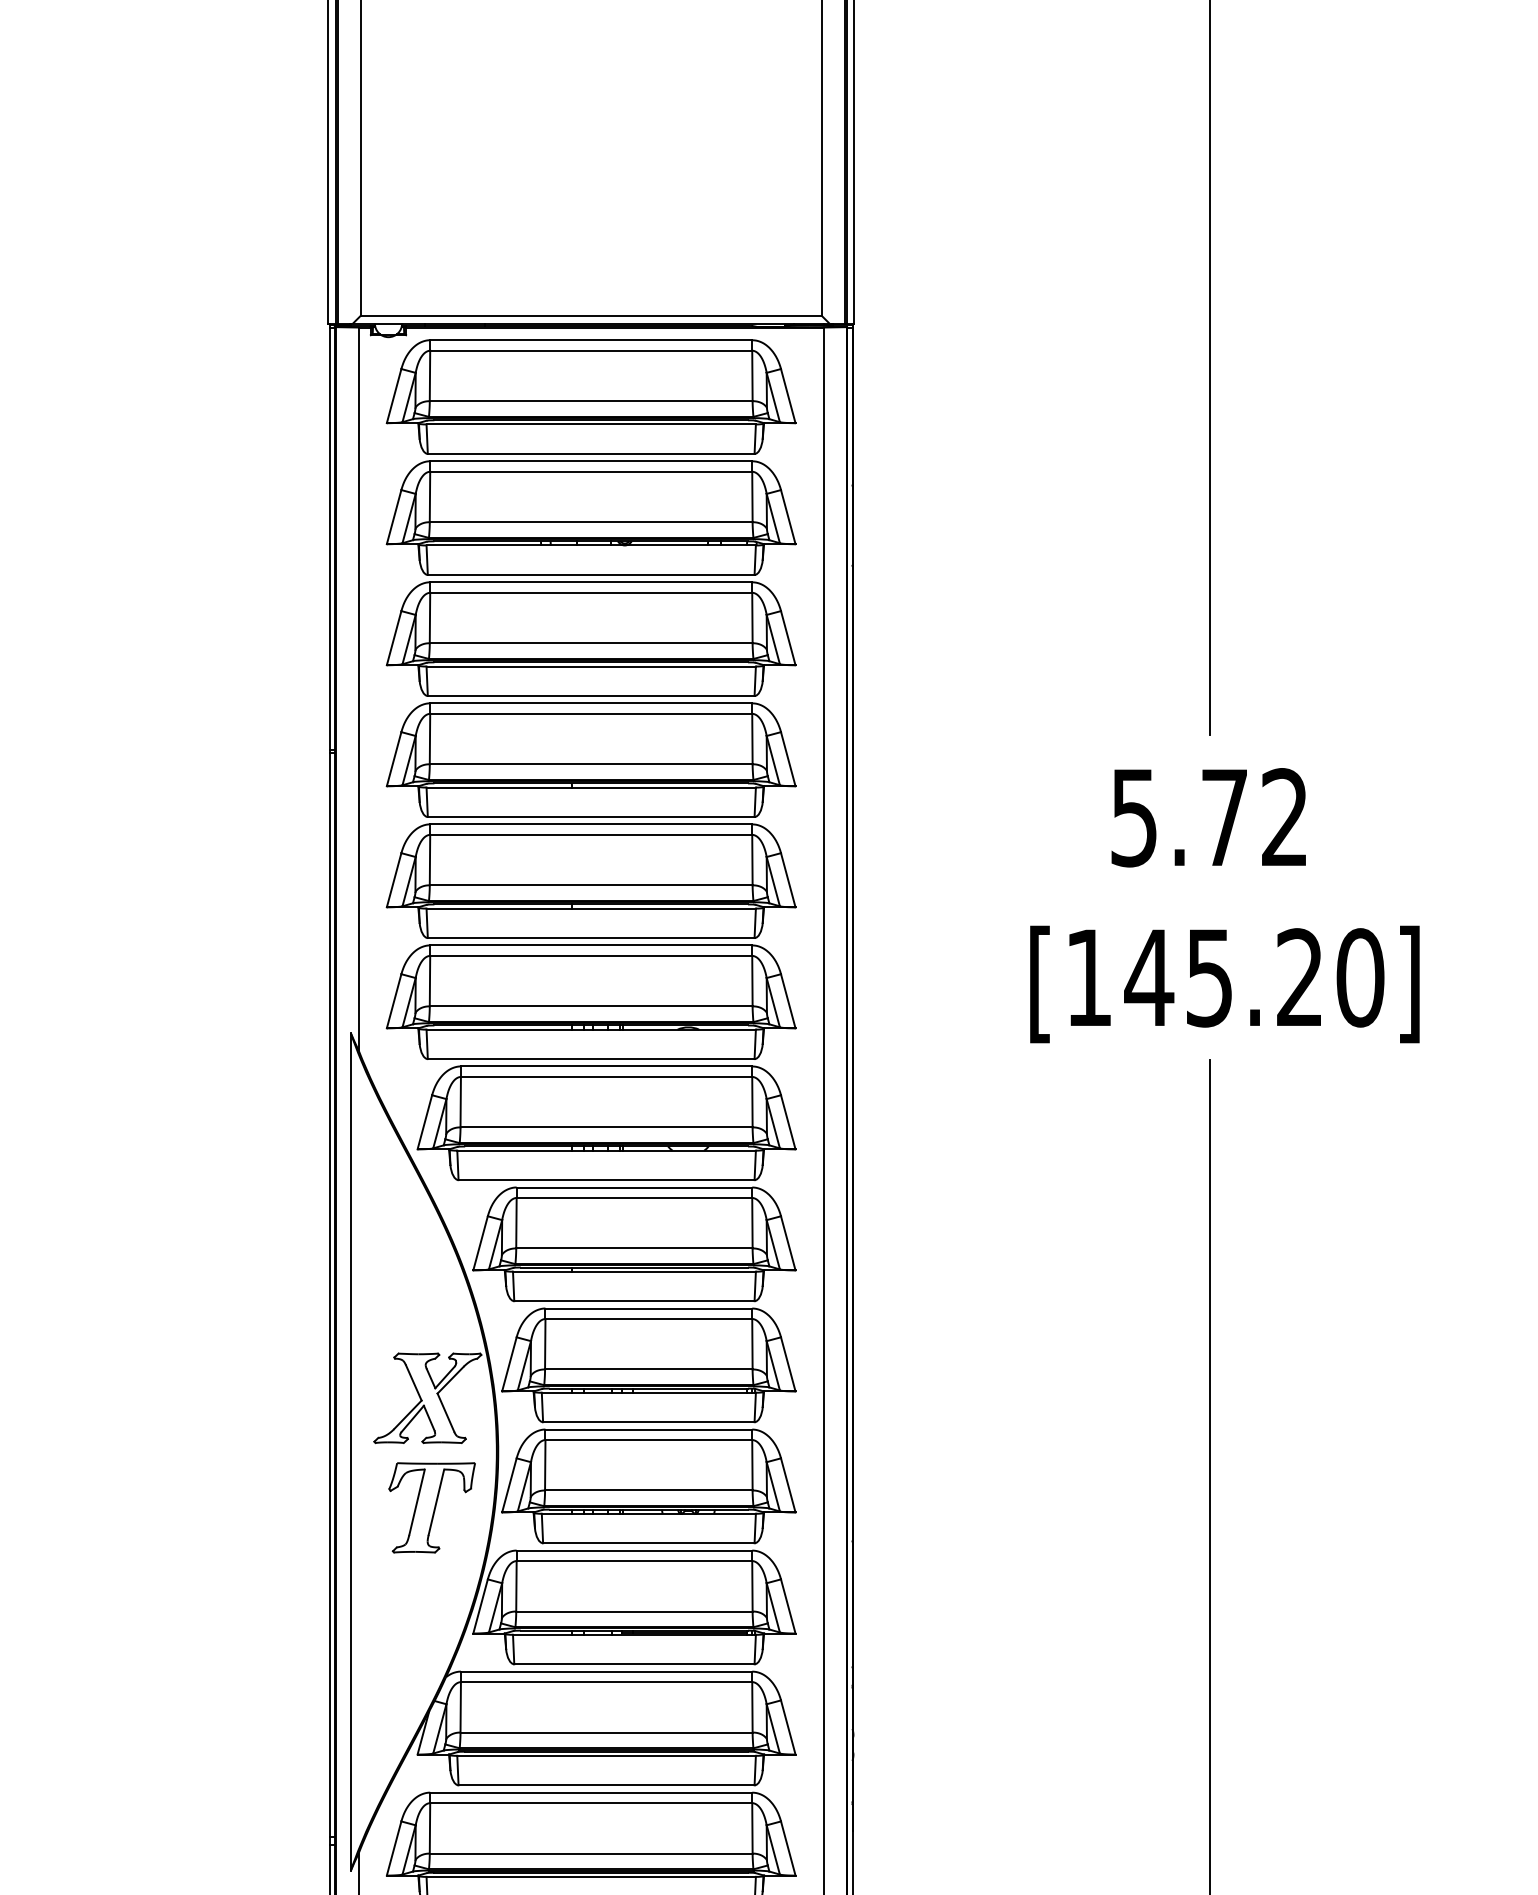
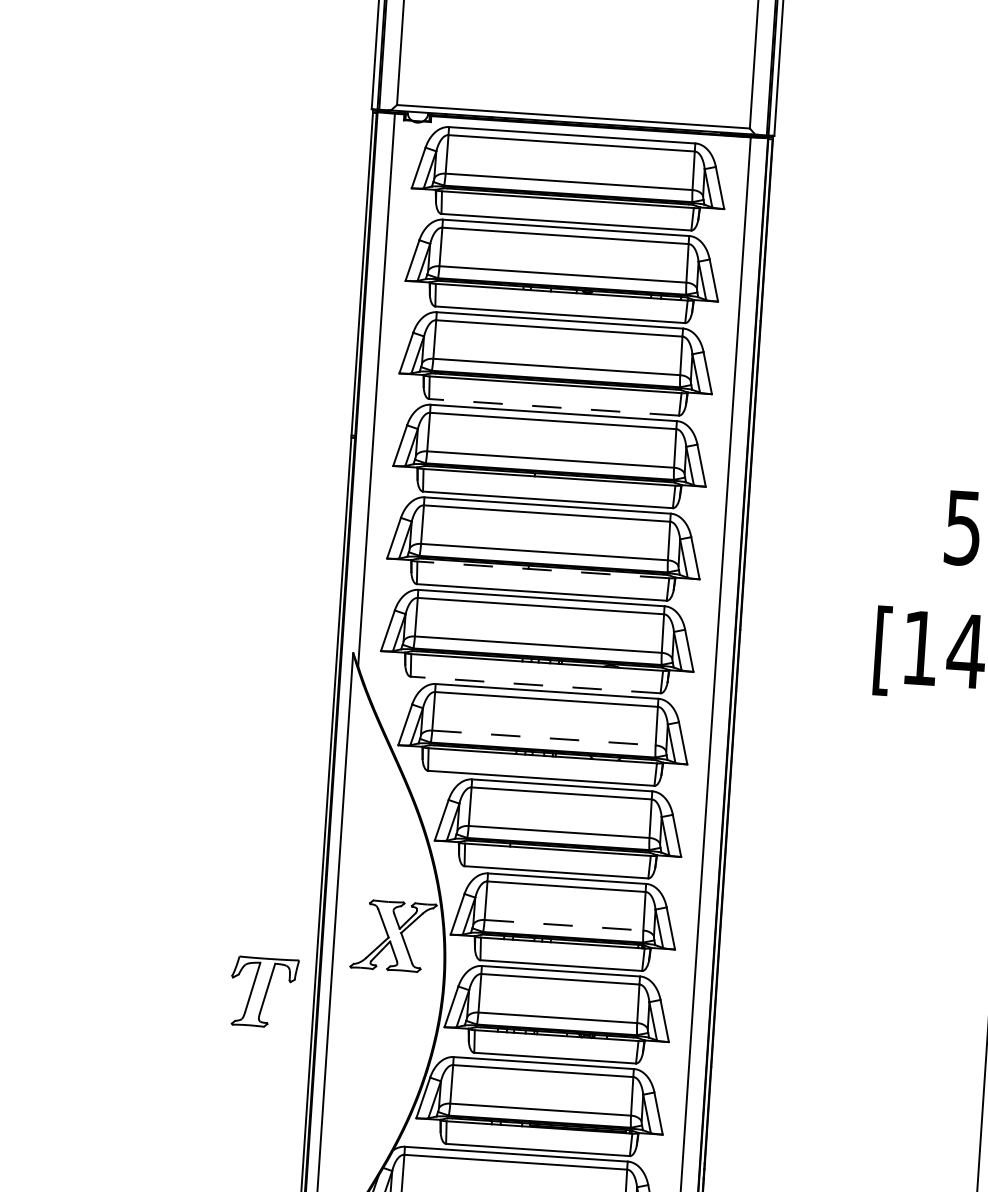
line: (590, 695) -> (553, 406), solid -> dashed
line: (591, 908) -> (543, 569), solid -> dashed
line: (590, 1059) -> (535, 685), solid -> dashed
line: (607, 1127) -> (544, 738), solid -> dashed
line: (648, 1369) -> (563, 925), solid -> dashed
part: (431, 1507) -> (263, 992), moved

